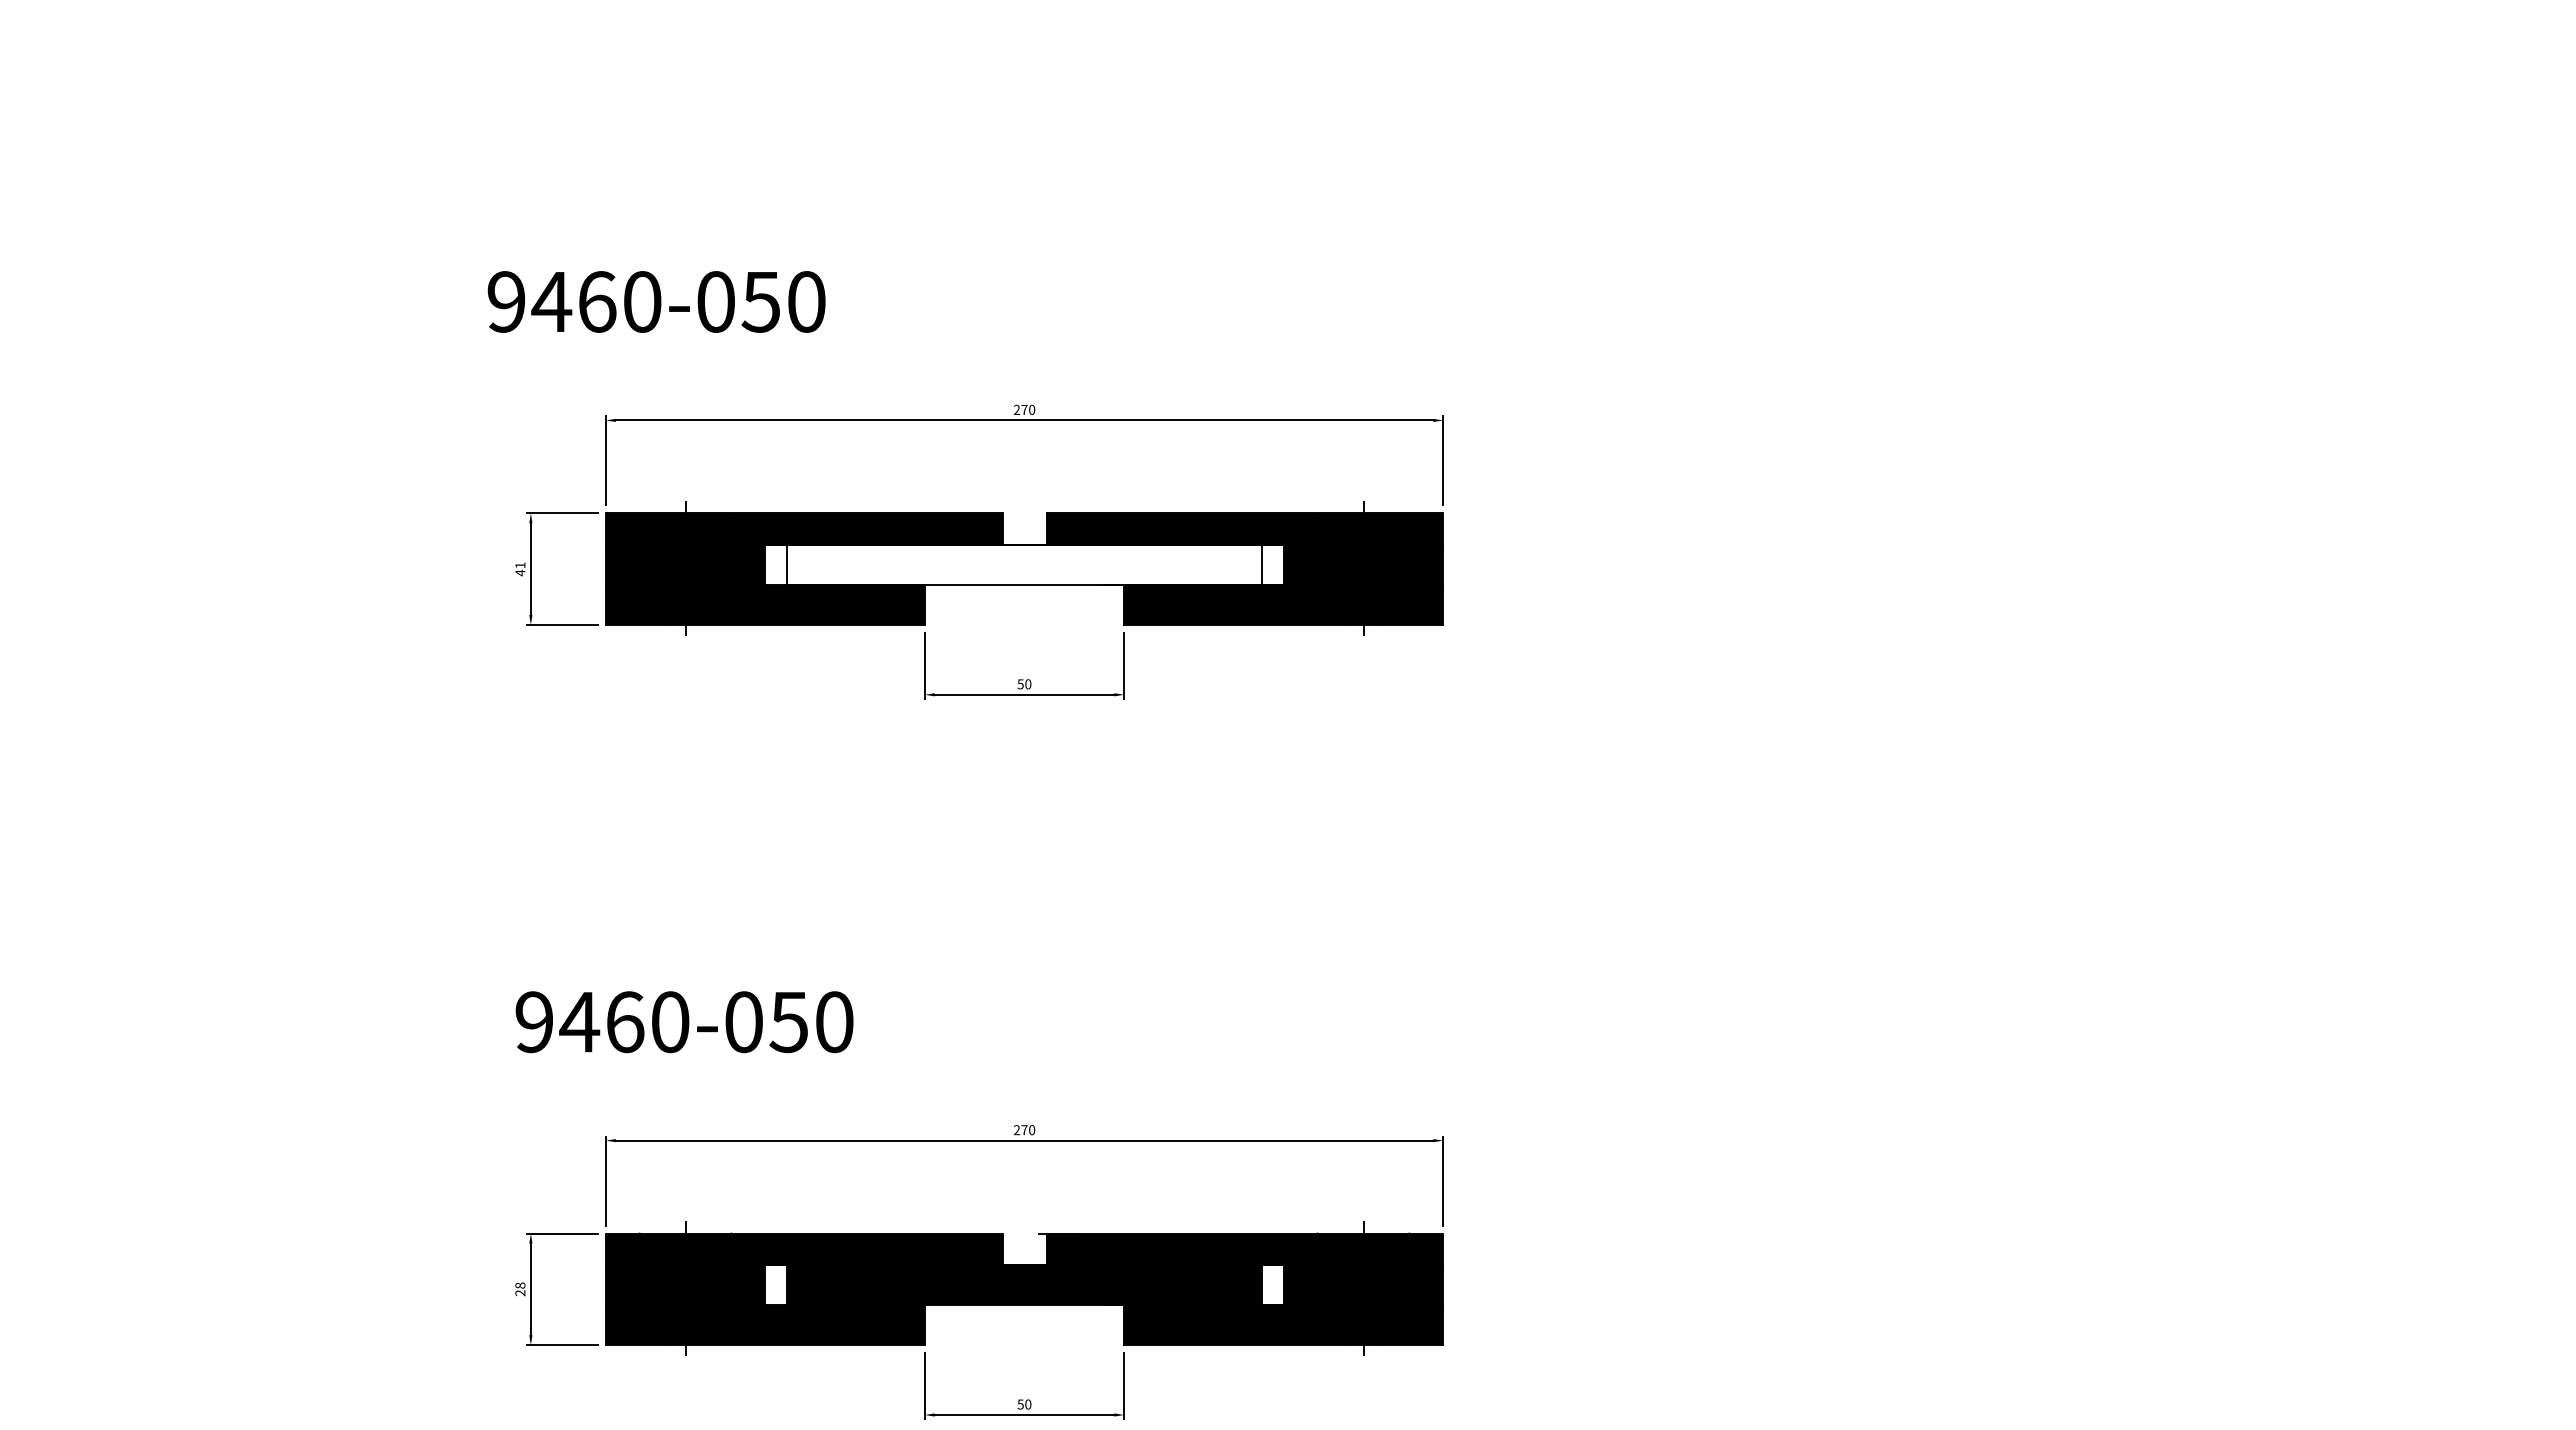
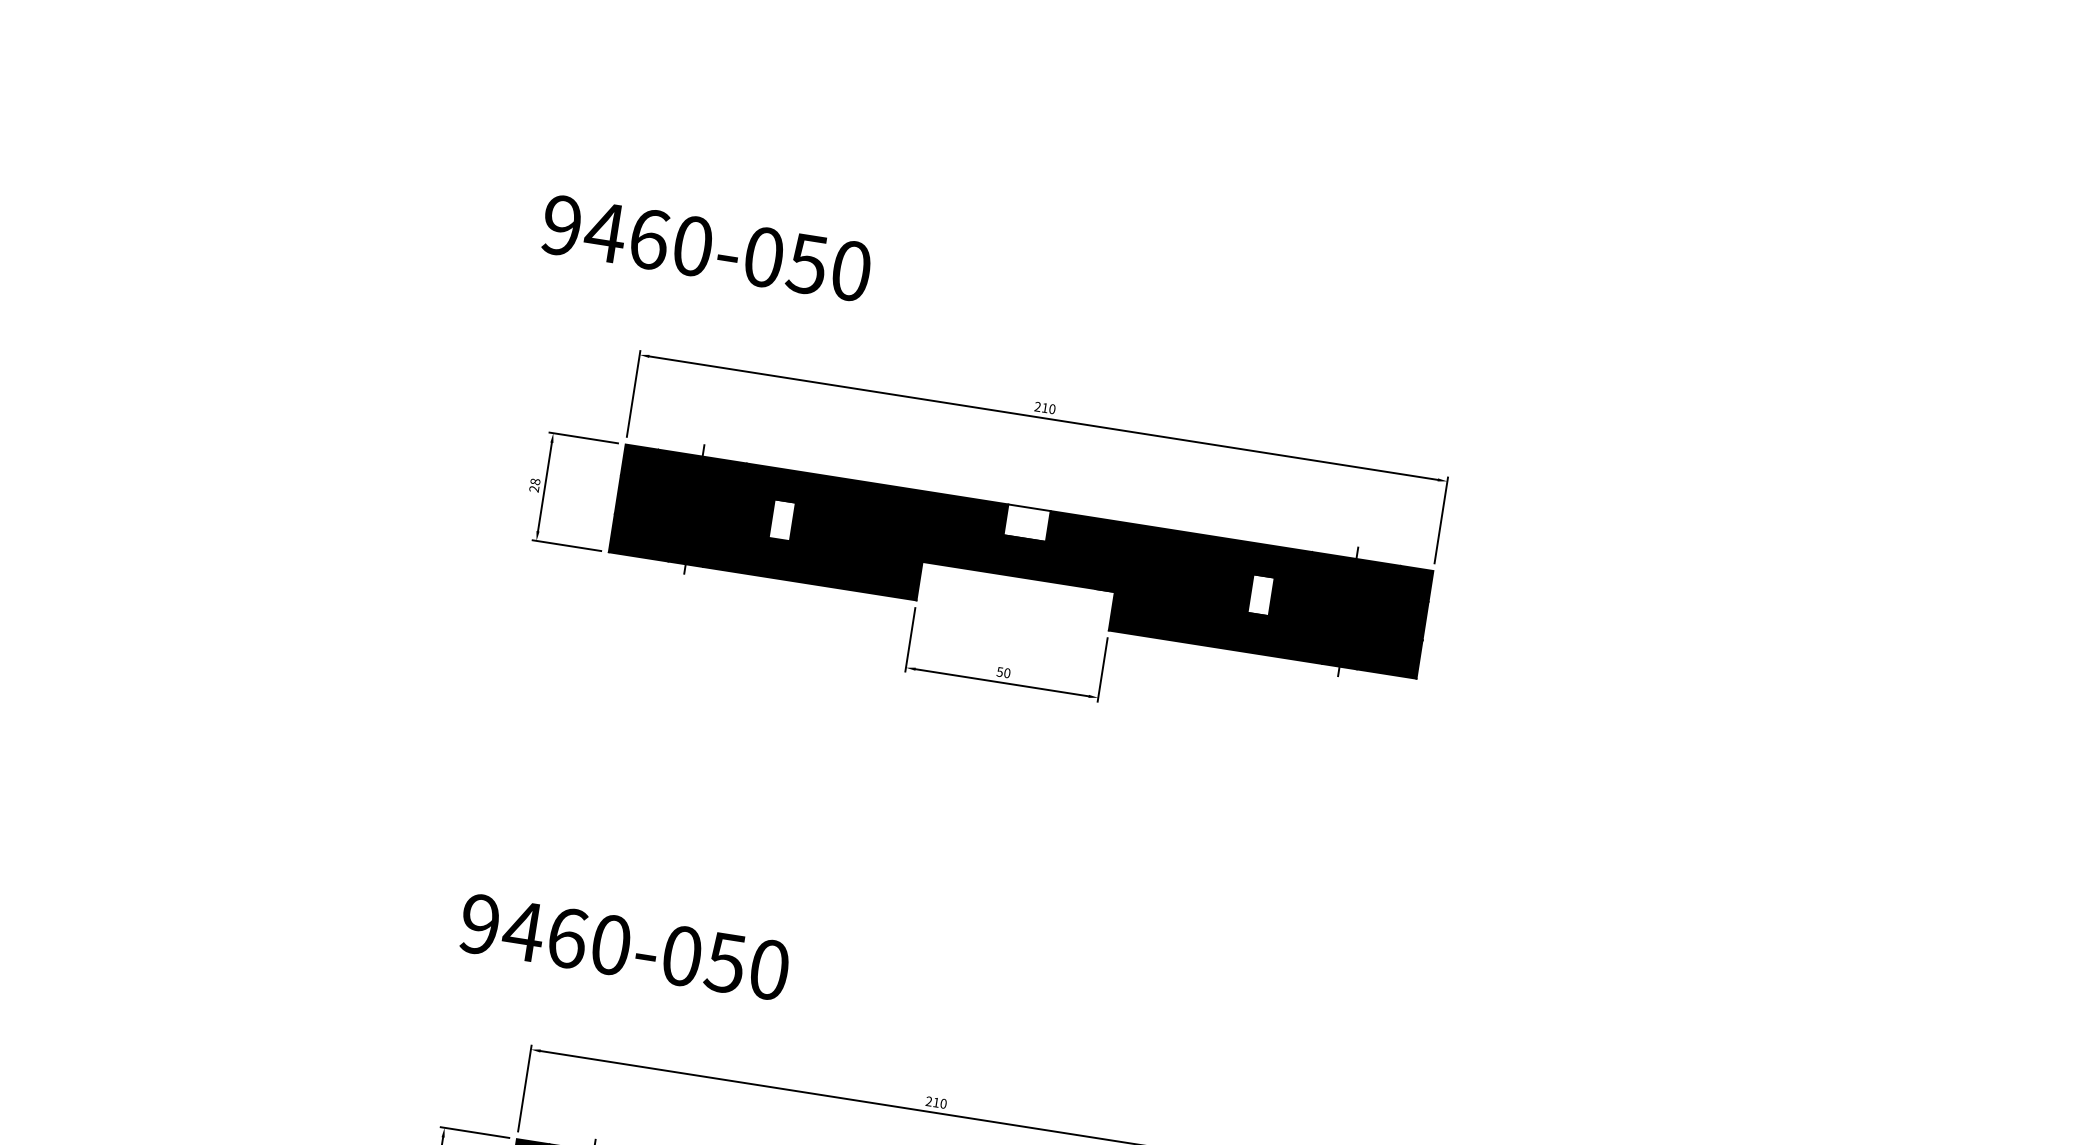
text: (1024, 409) -> (1045, 407), 270 -> 210
line: (1024, 513) -> (1029, 507), added
fill: (1024, 565) -> (1021, 558), added
text: (520, 569) -> (534, 485), 41 -> 28
text: (1024, 1130) -> (936, 1102), 270 -> 210

